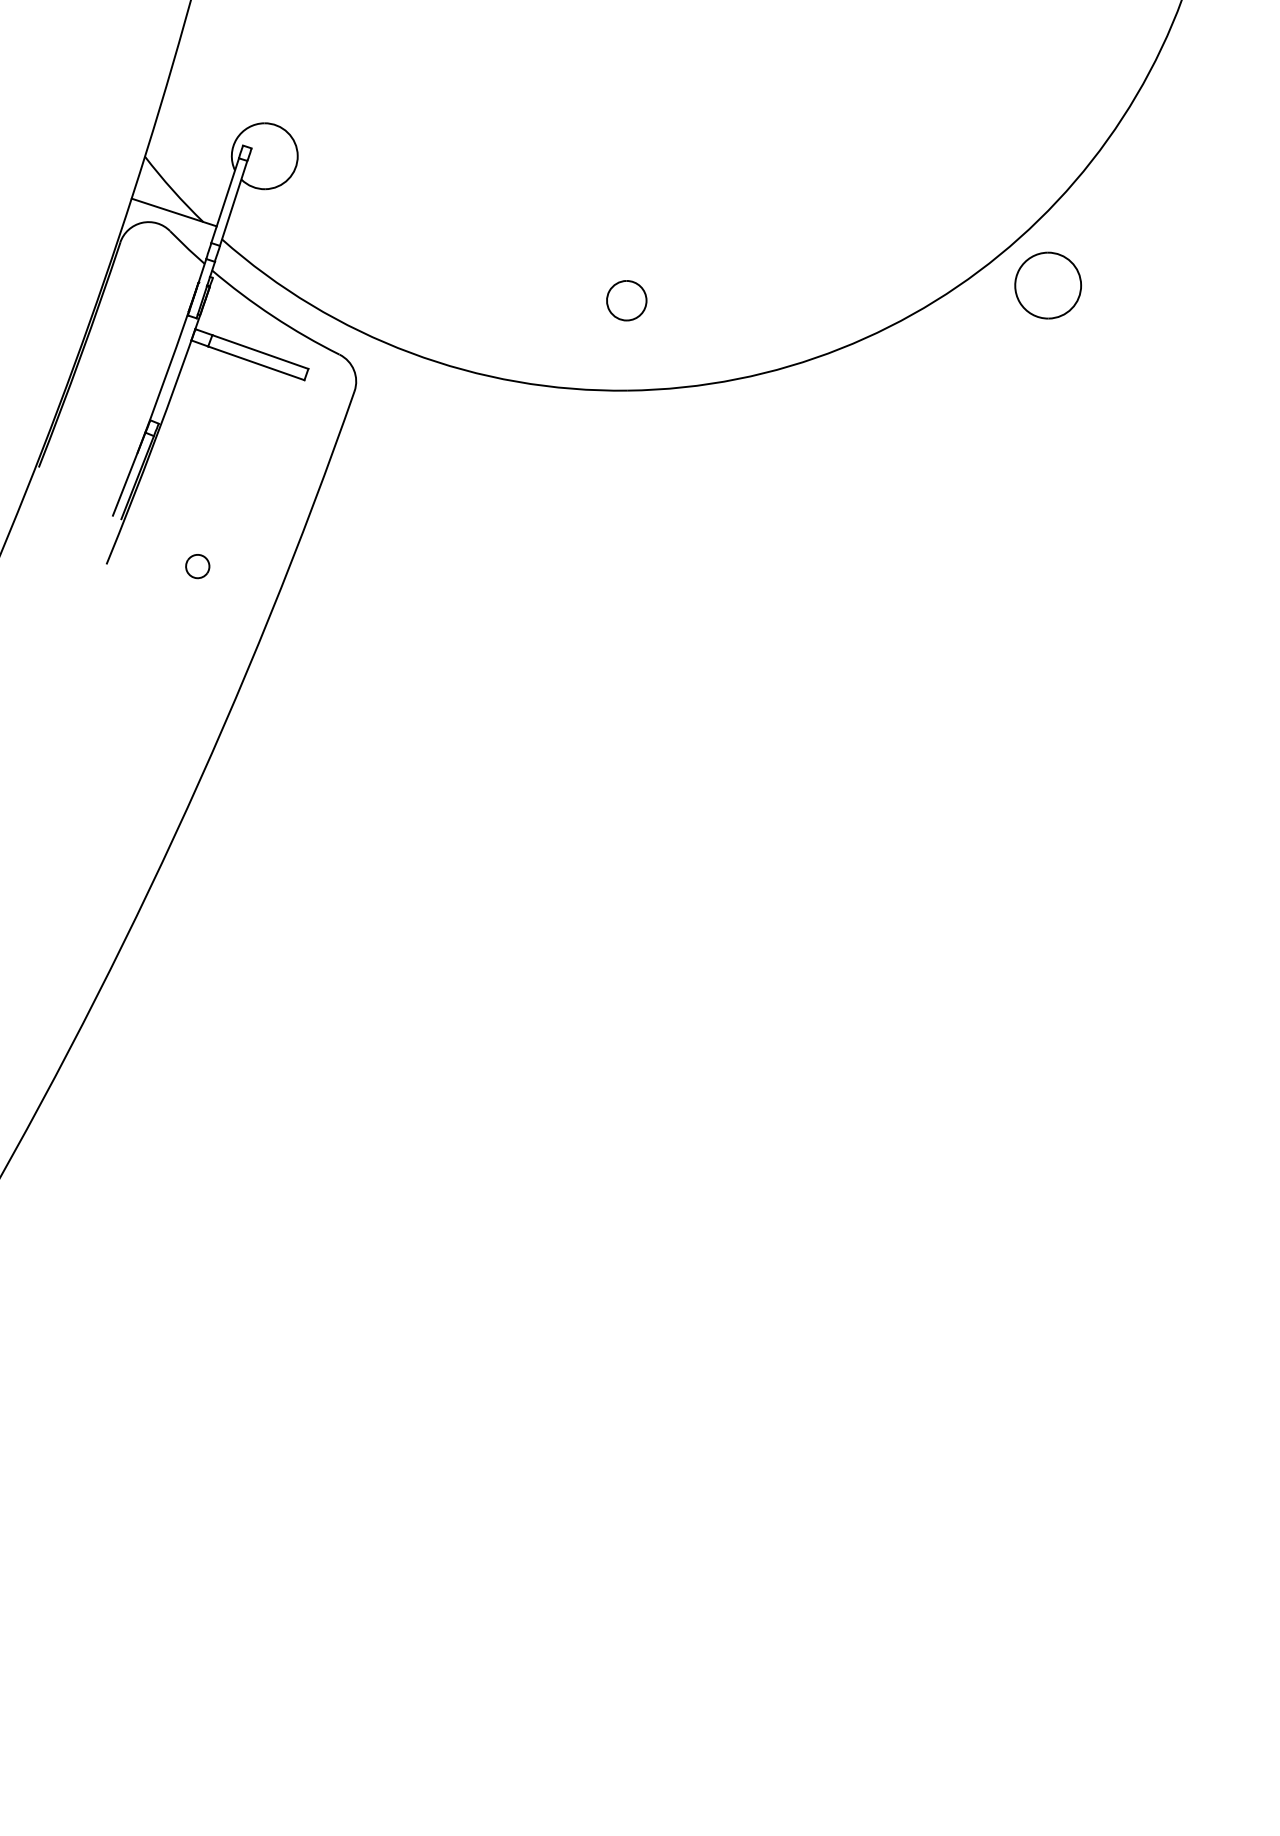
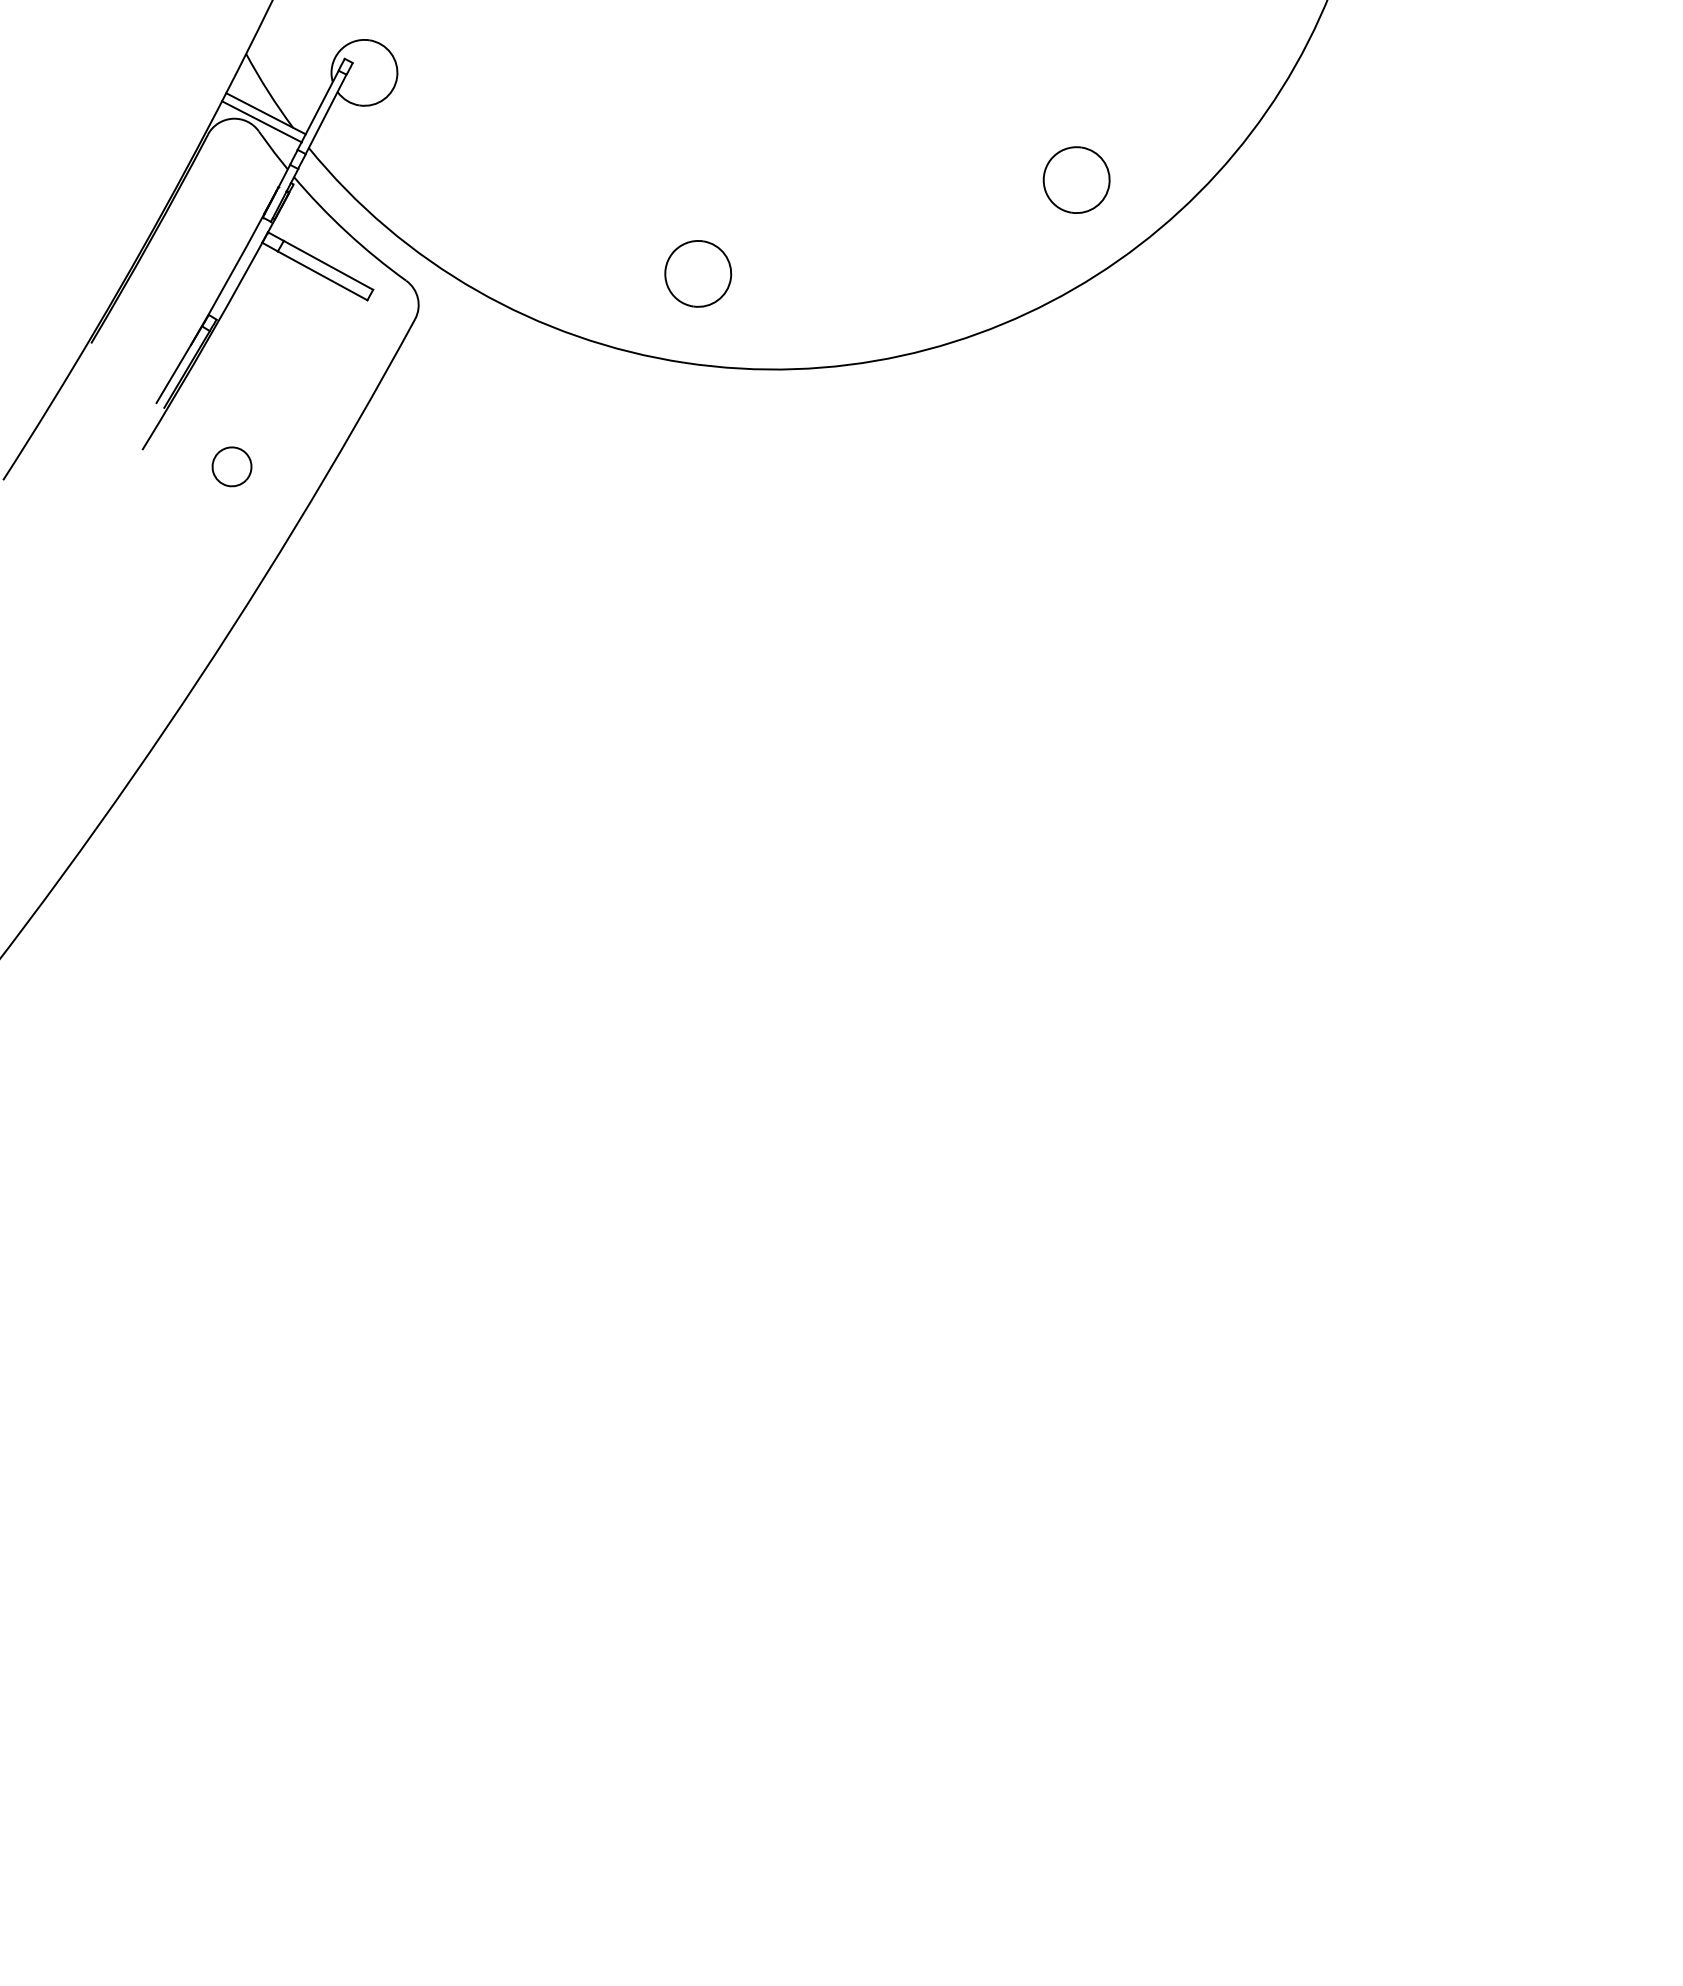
line: (171, 220) -> (261, 121), added
part: (1047, 285) -> (1076, 179), moved
part: (626, 300) -> (698, 273), size x1.67
part: (197, 566) -> (231, 466), size x1.67

